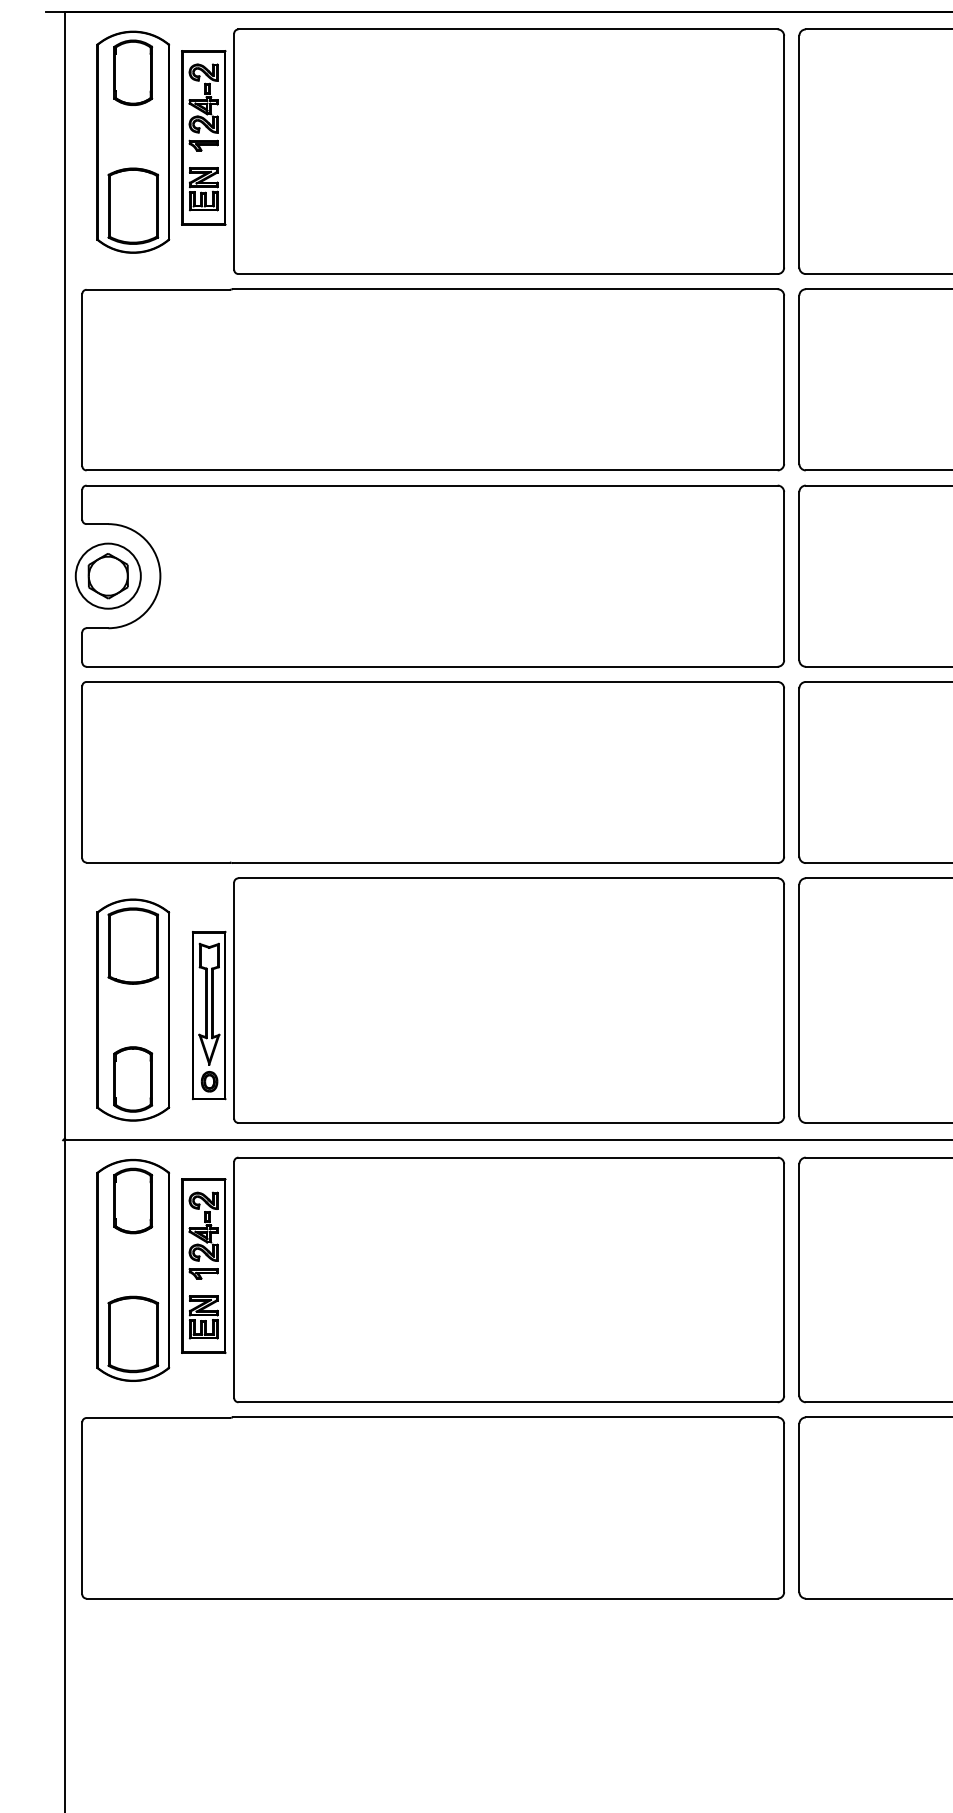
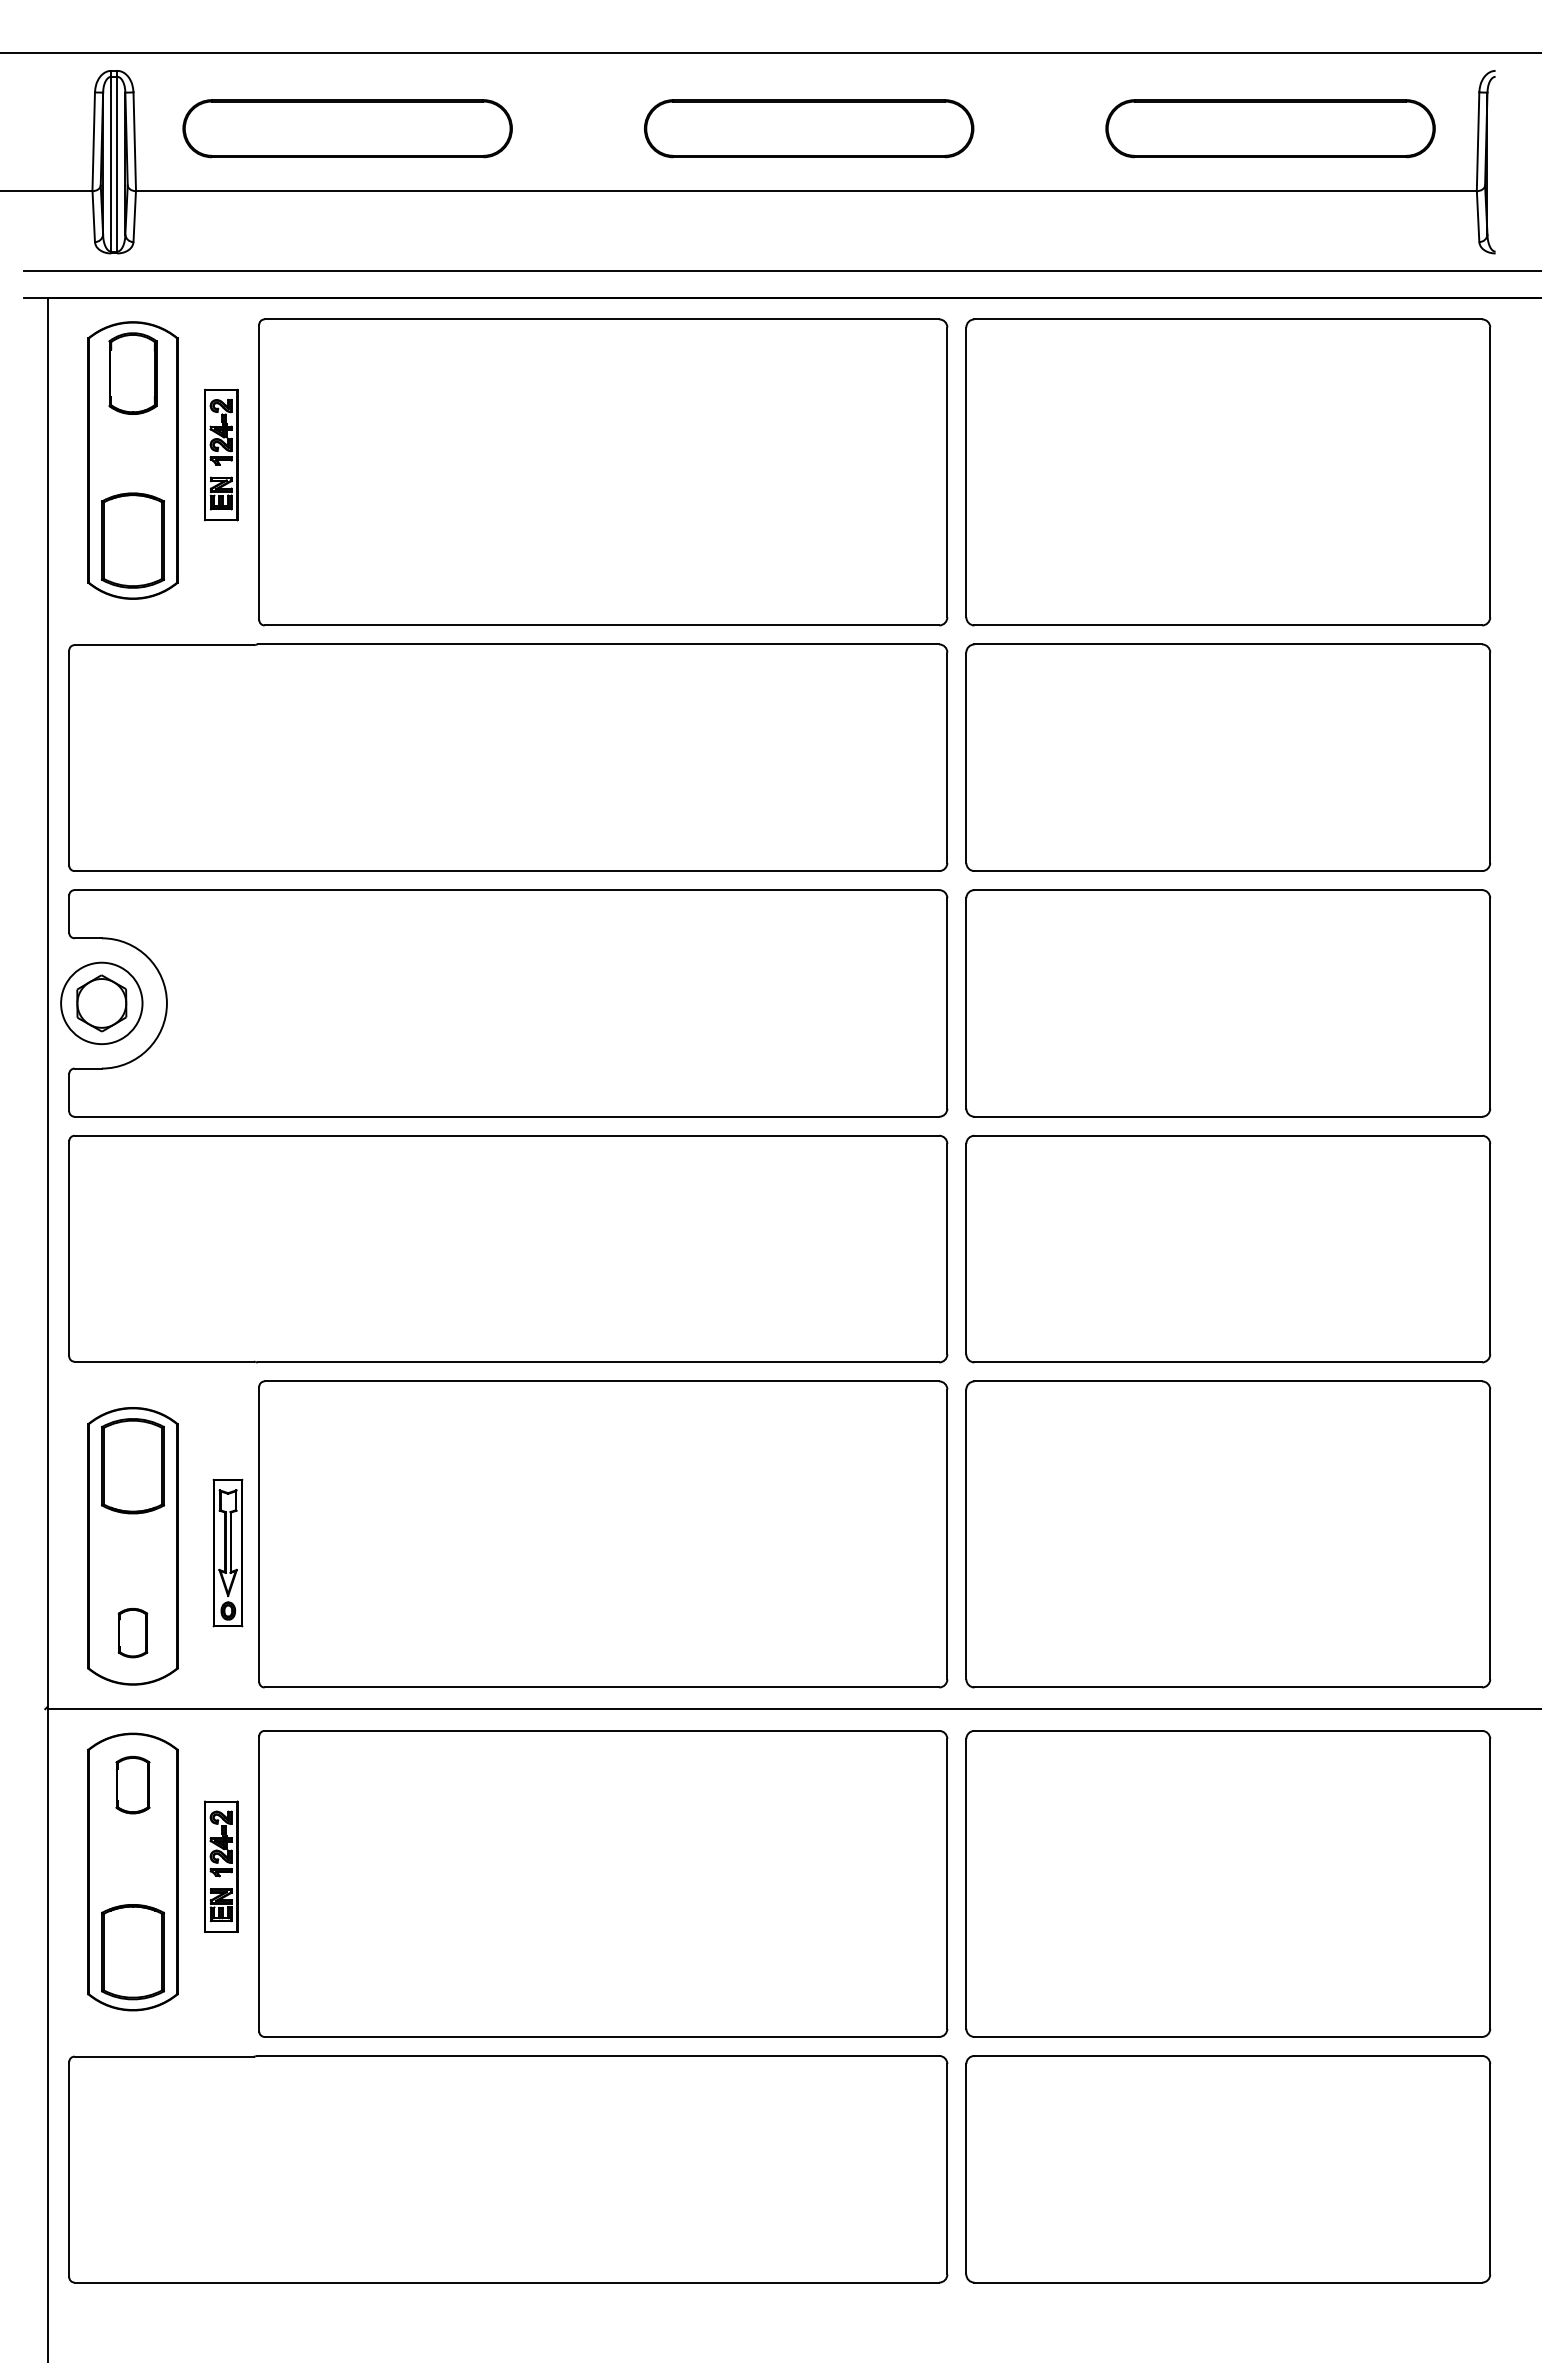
part: (203, 137) -> (221, 454), size x0.6
part: (208, 1015) -> (227, 1552), size x0.7
part: (132, 1078) -> (132, 1632), size x0.6
part: (132, 1200) -> (132, 1784), size x0.7
part: (203, 1266) -> (221, 1866), size x0.6

